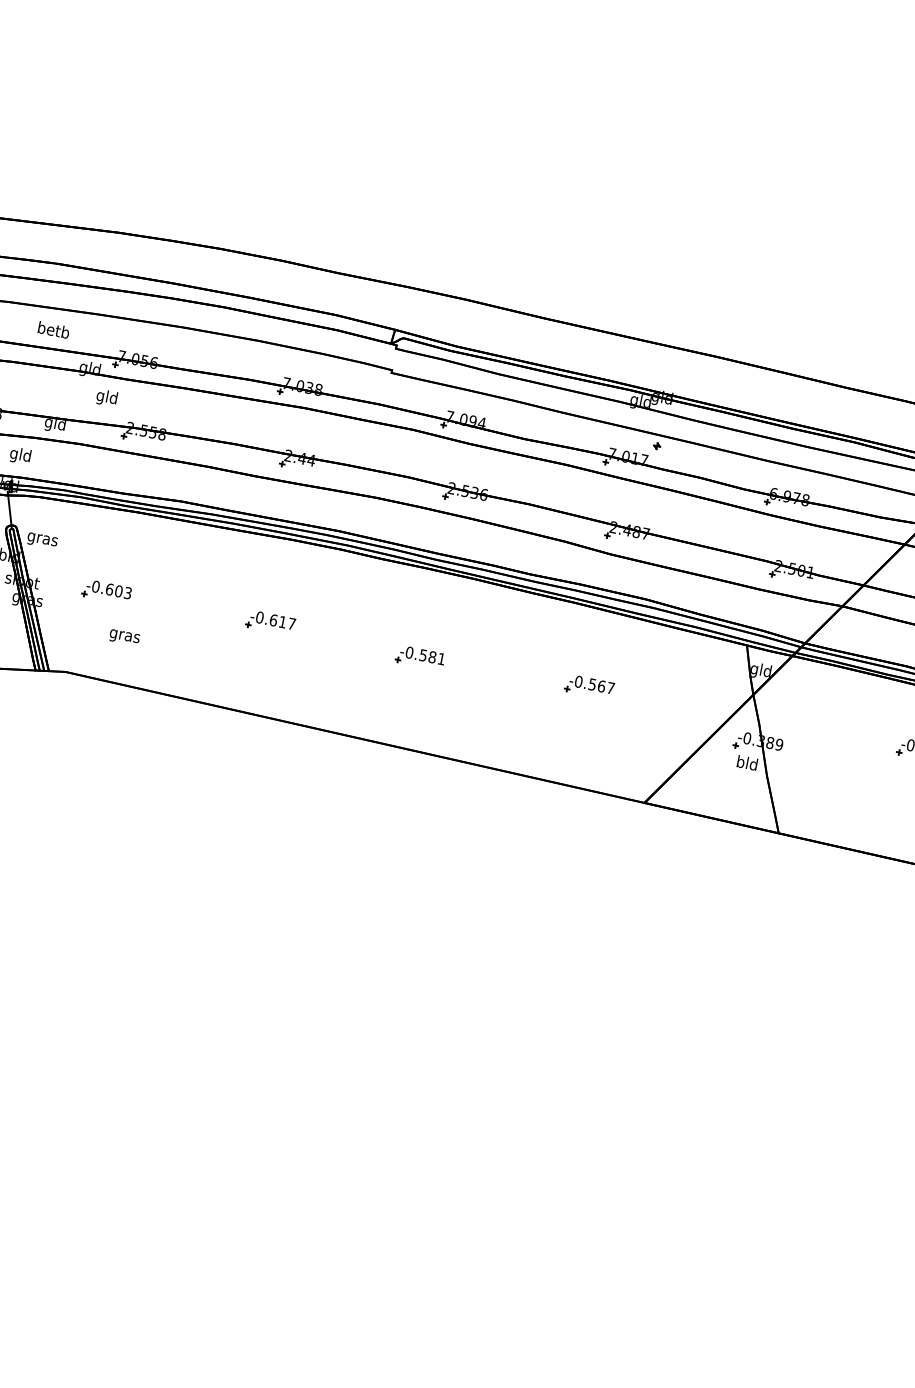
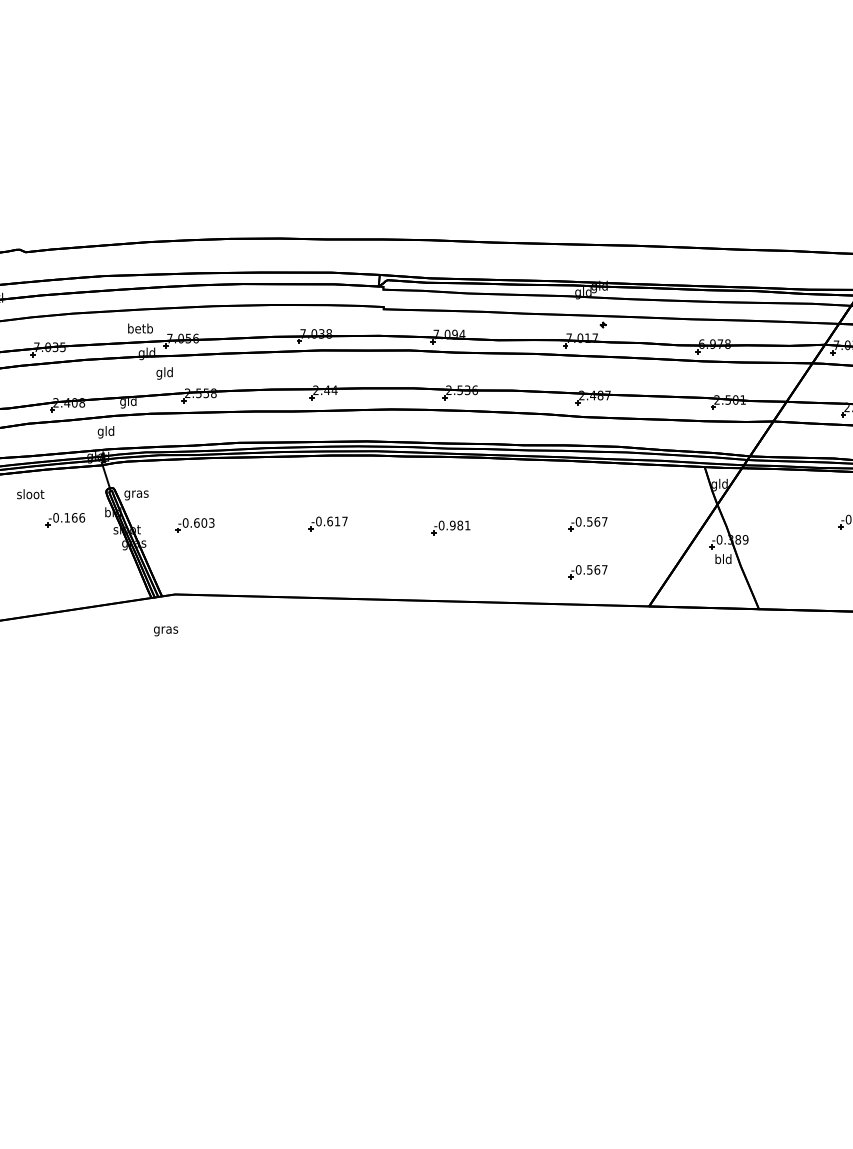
text: (53, 330) -> (140, 328), moved
text: (125, 637) -> (166, 631), moved
text: (422, 655) -> (452, 525), -0.581 -> -0.981
part: (577, 746) -> (587, 572), added

